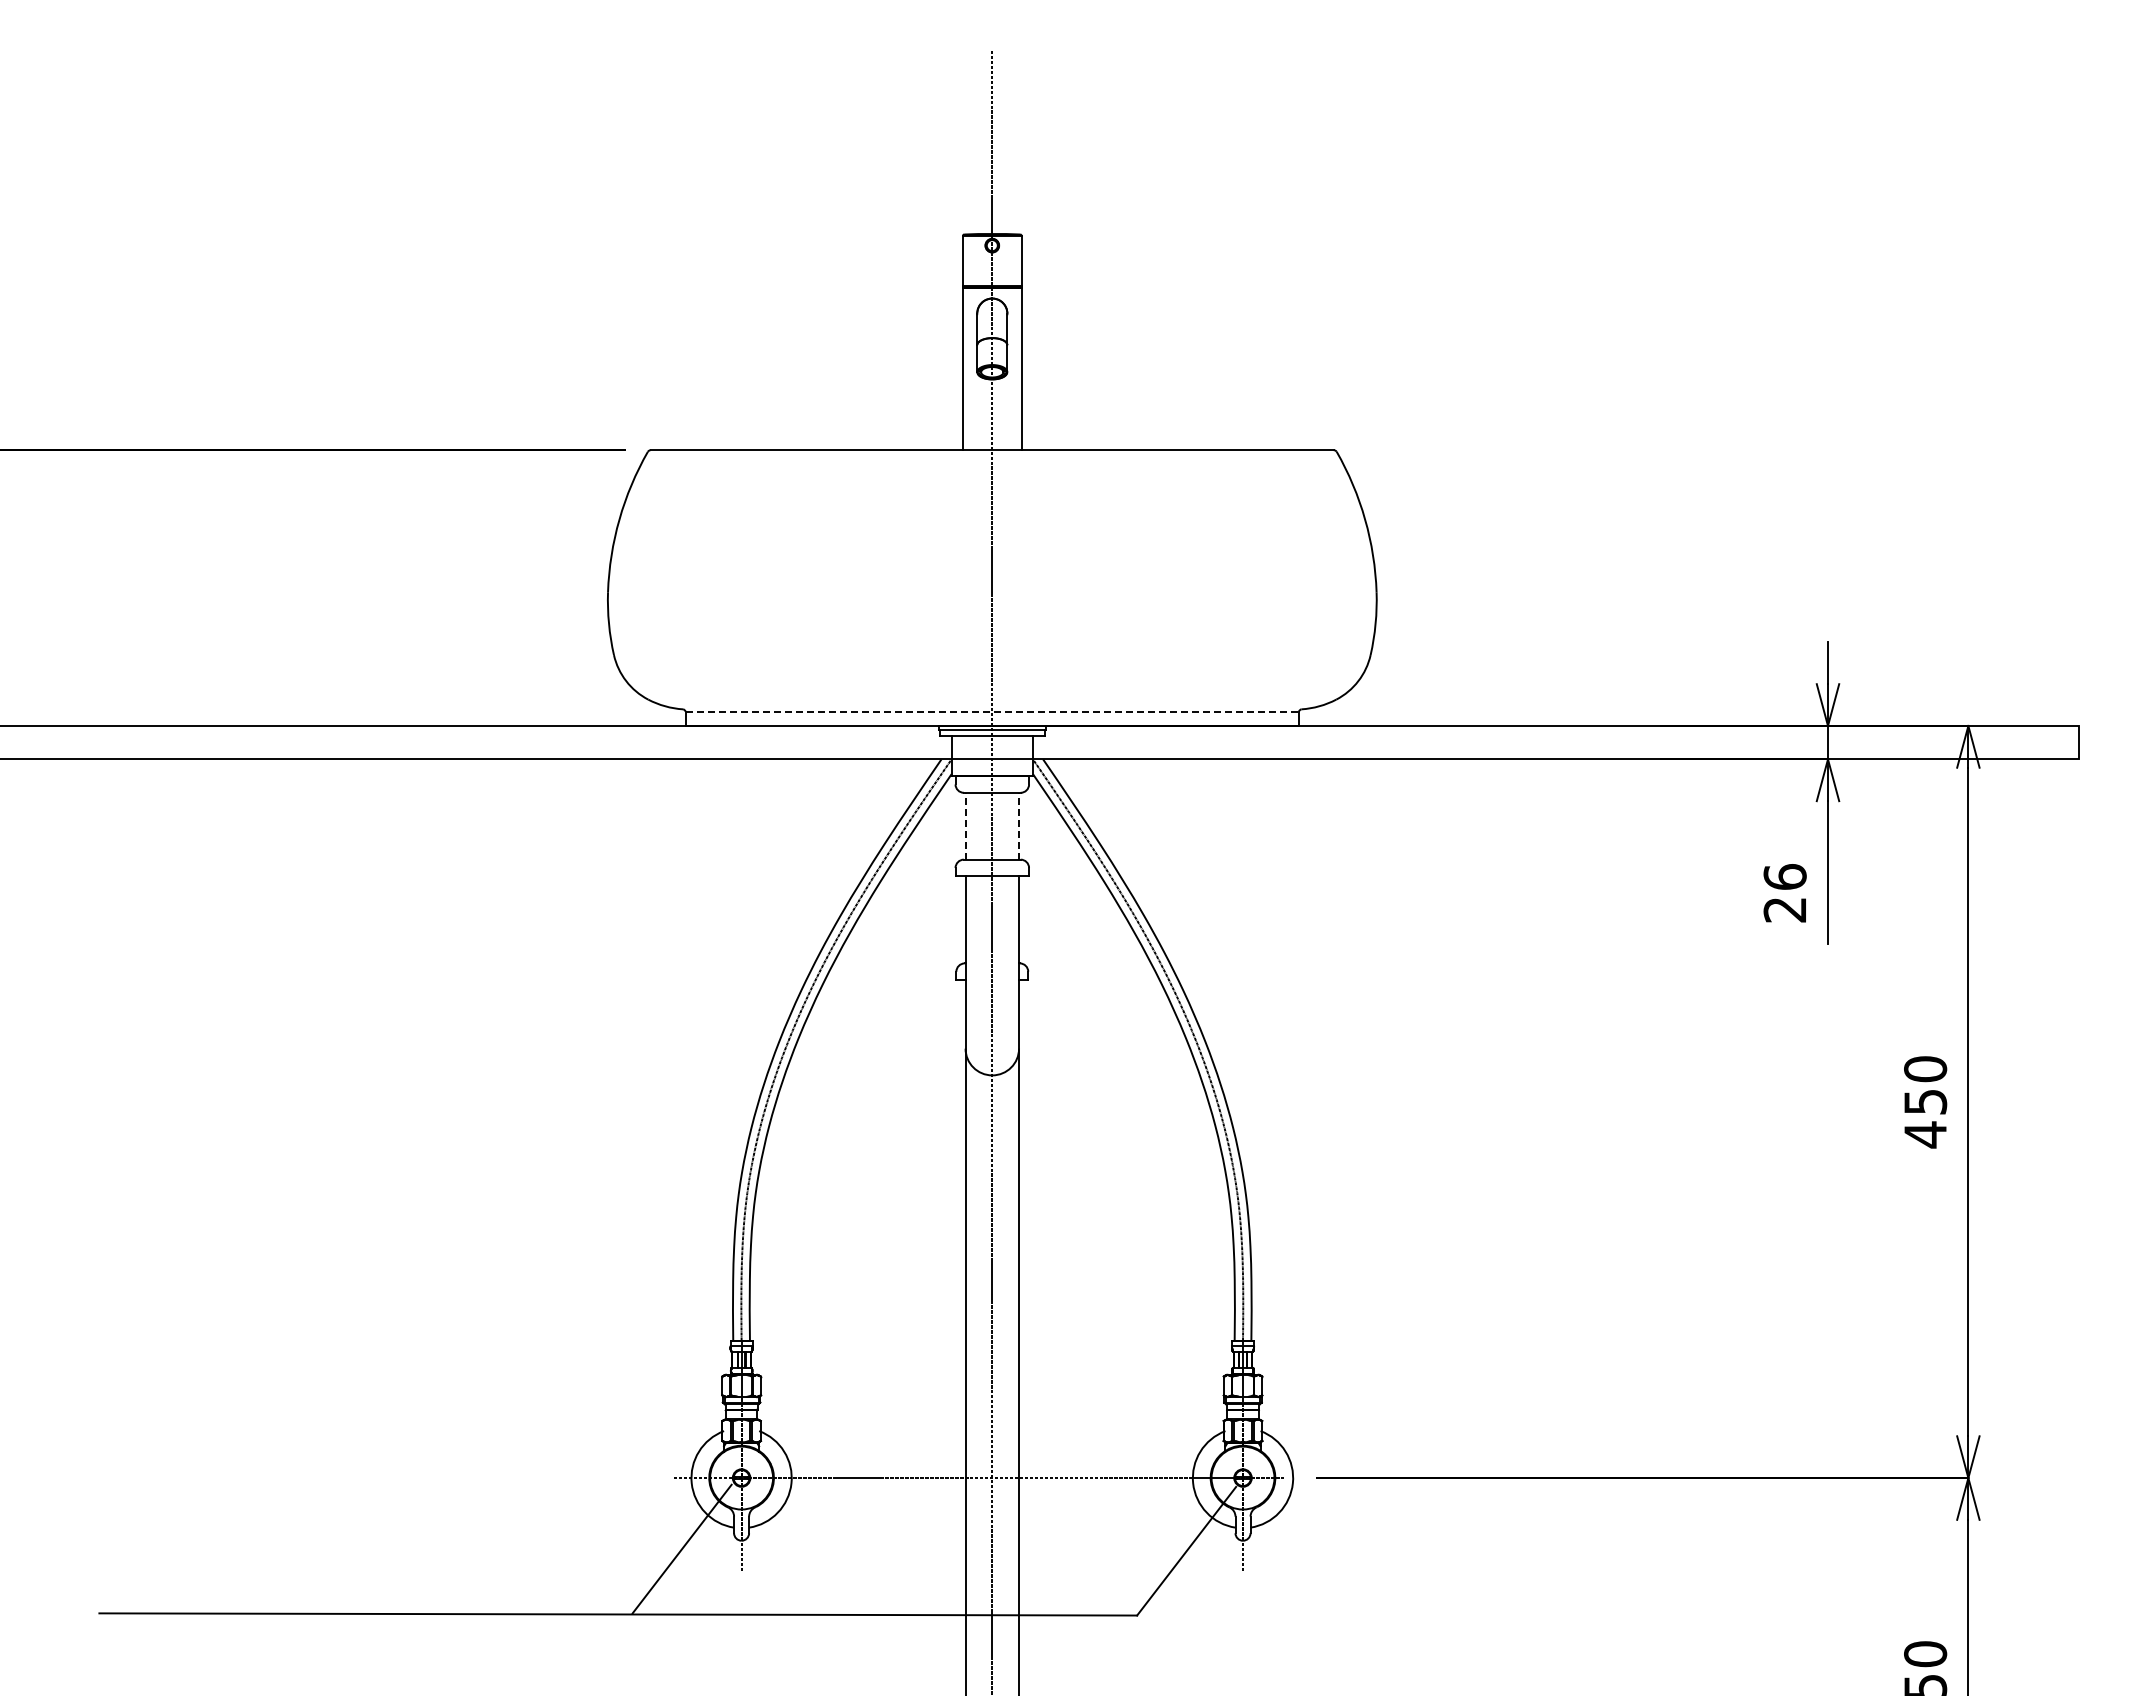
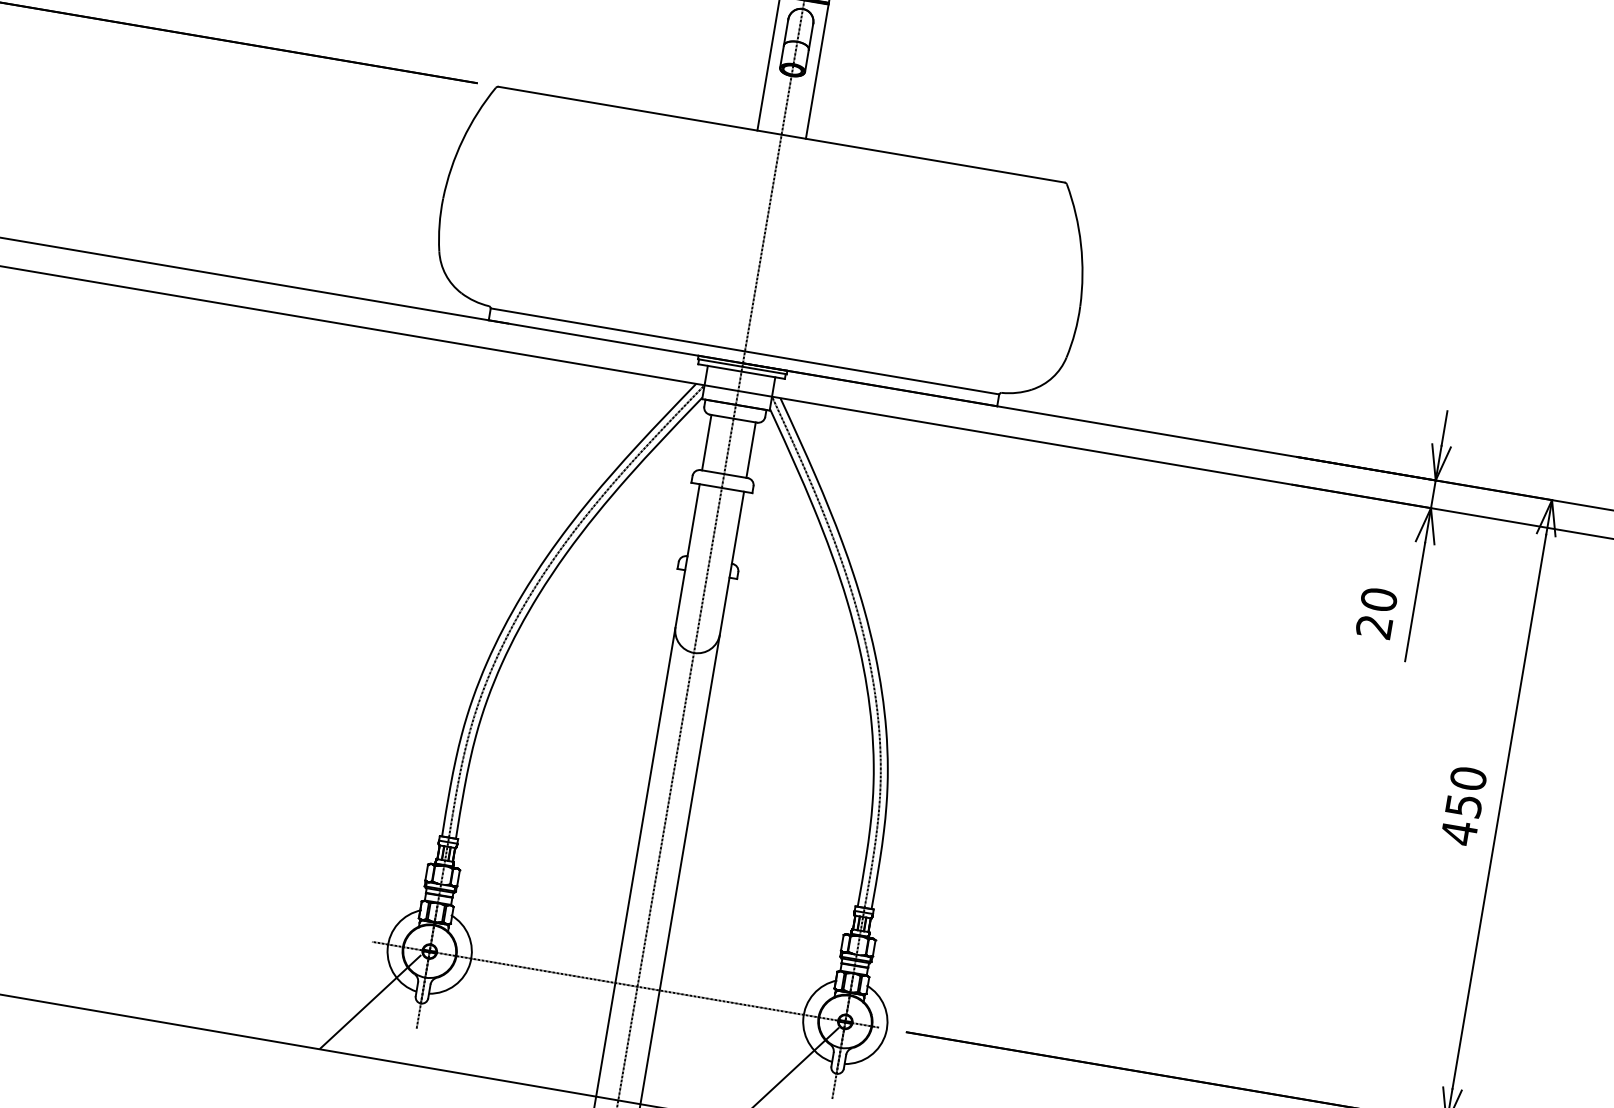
line: (992, 711) -> (745, 351), dashed -> solid
line: (965, 825) -> (706, 442), dashed -> solid
line: (1019, 825) -> (751, 449), dashed -> solid
text: (1784, 876) -> (1378, 599), 26 -> 20

